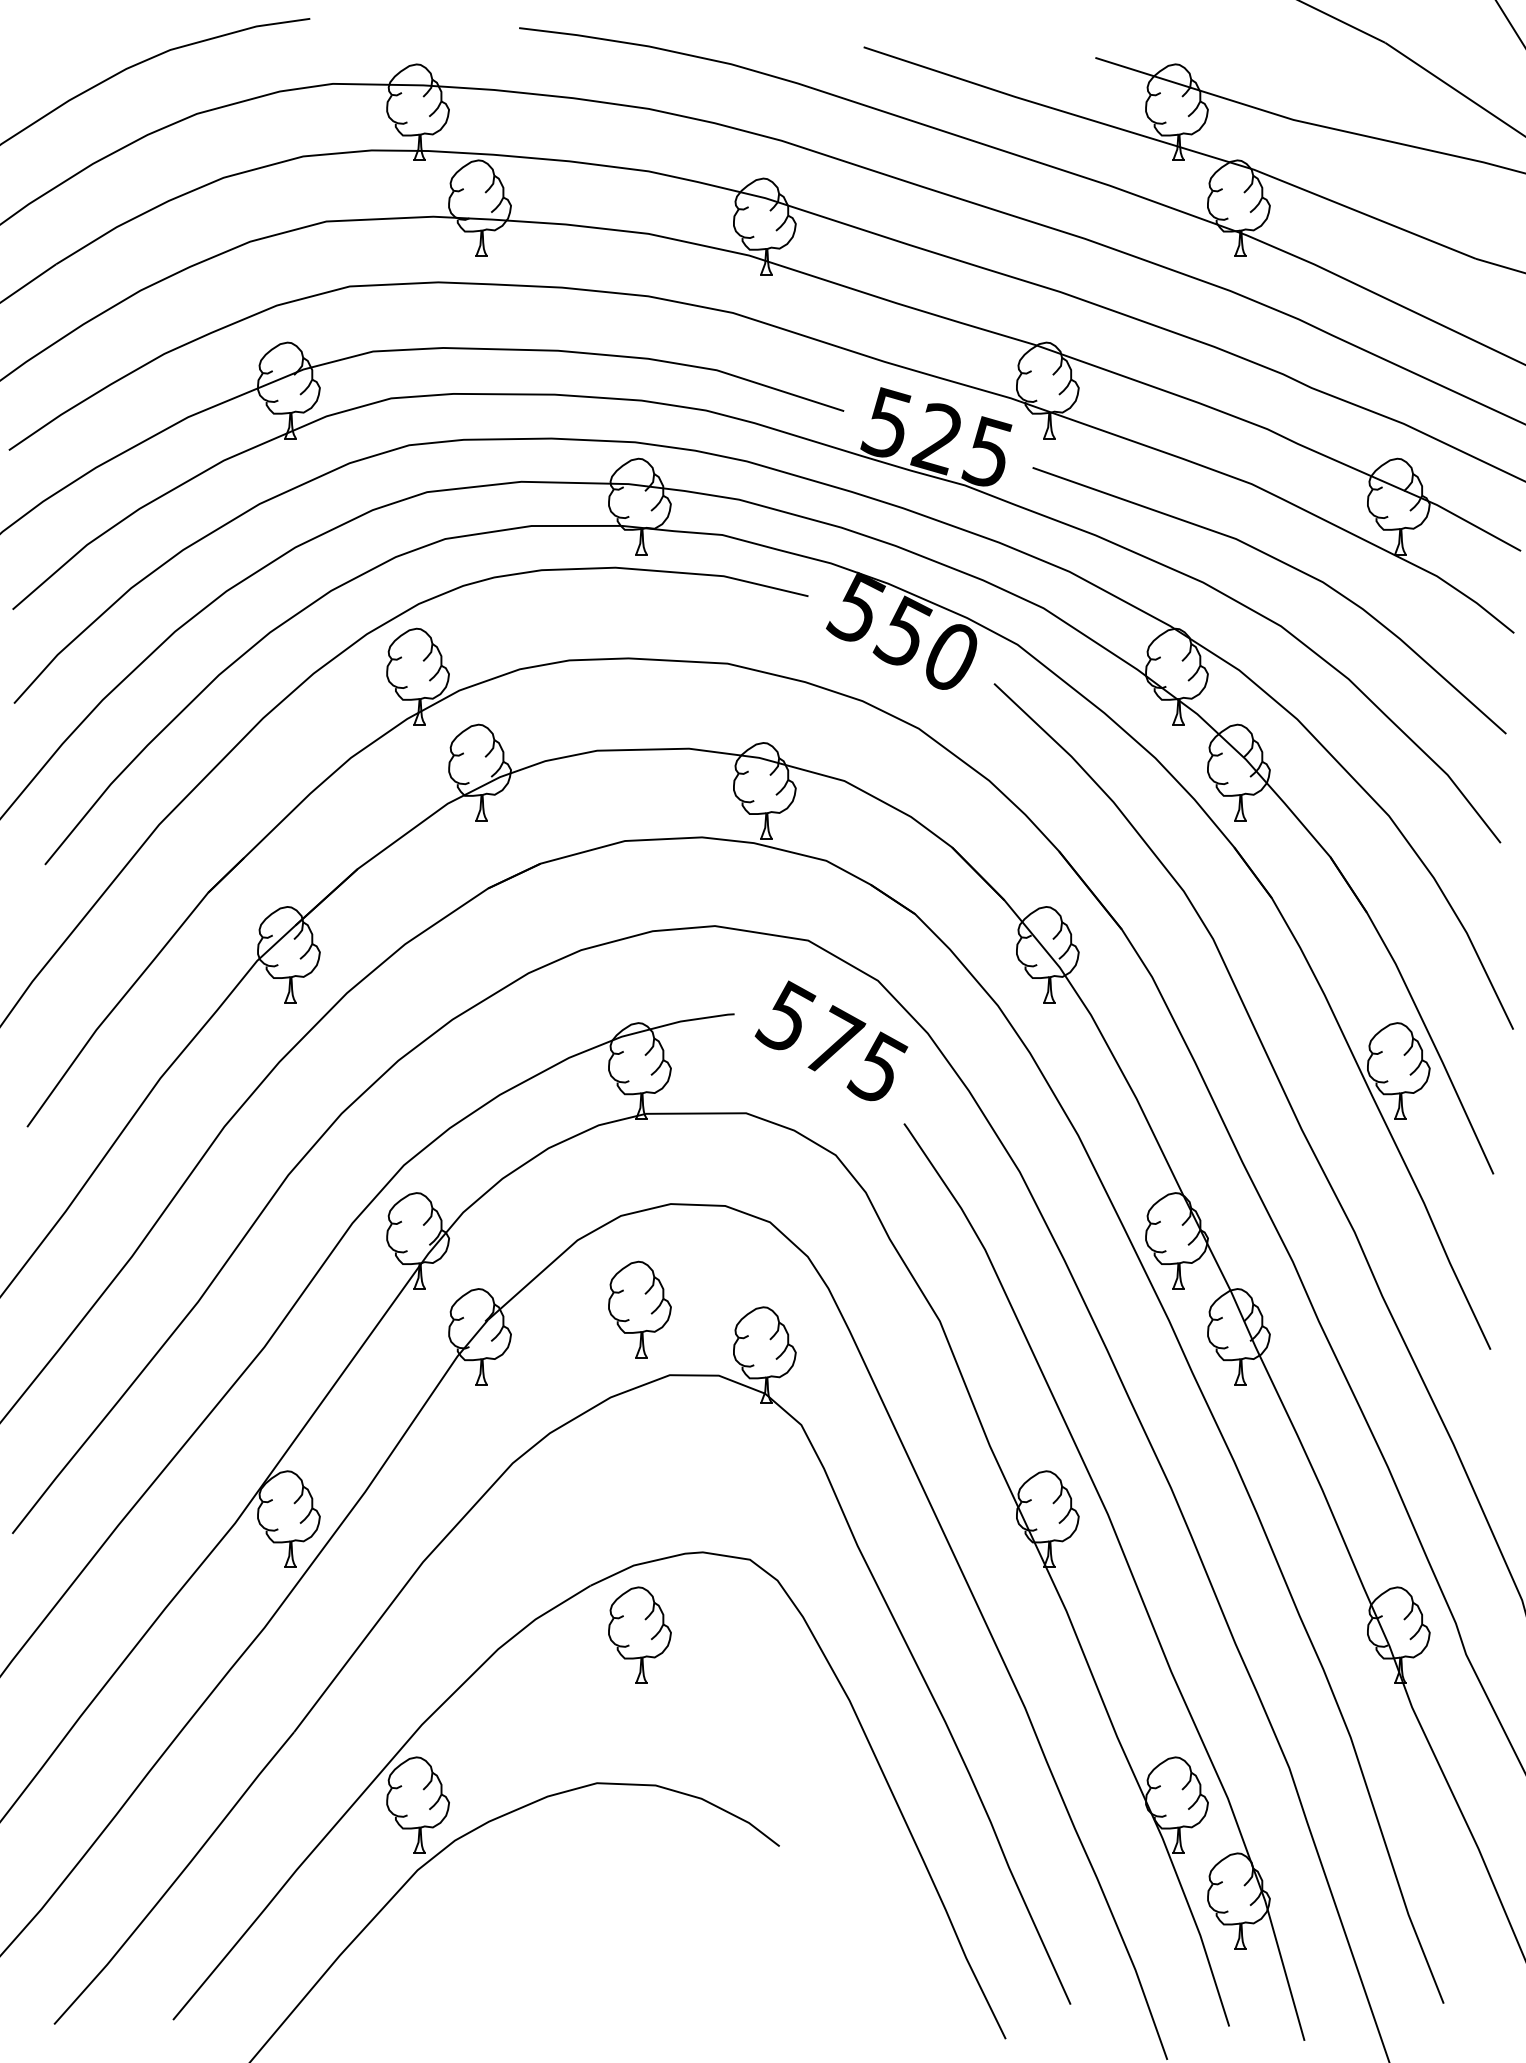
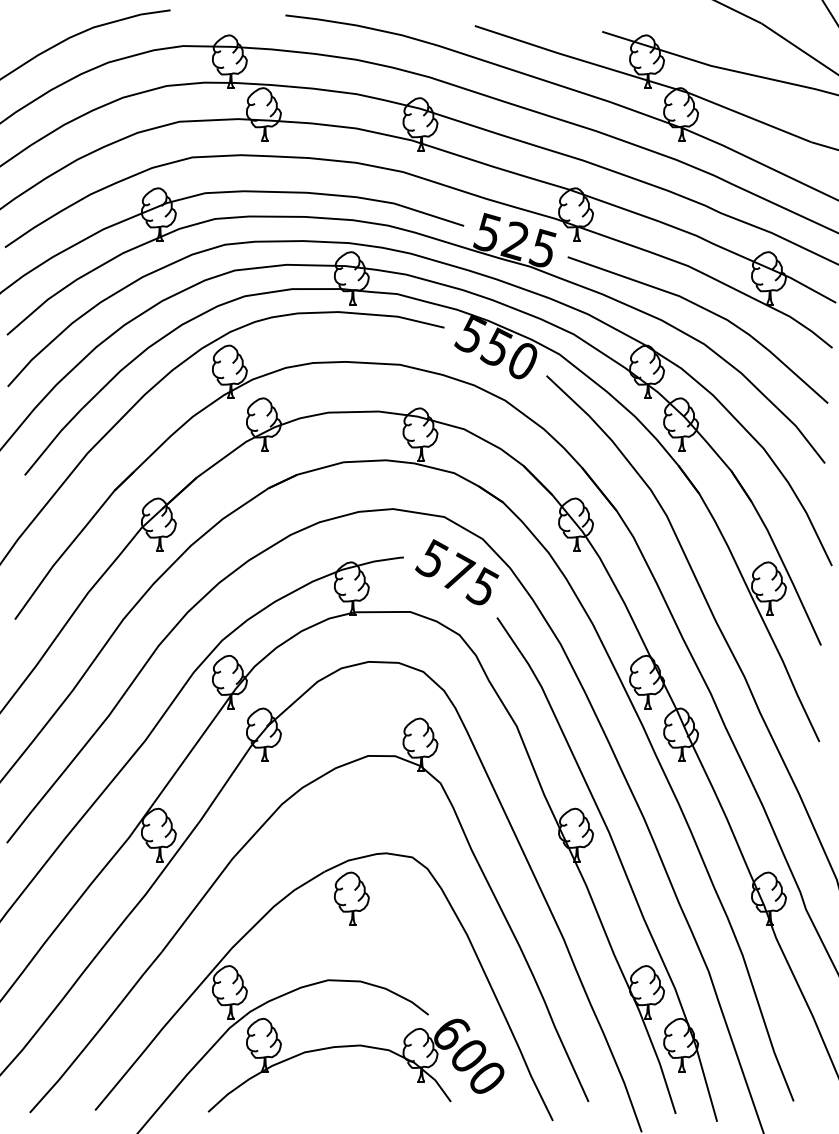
part: (639, 1308) -> (351, 719), removed
part: (646, 1903) -> (355, 1046), added

